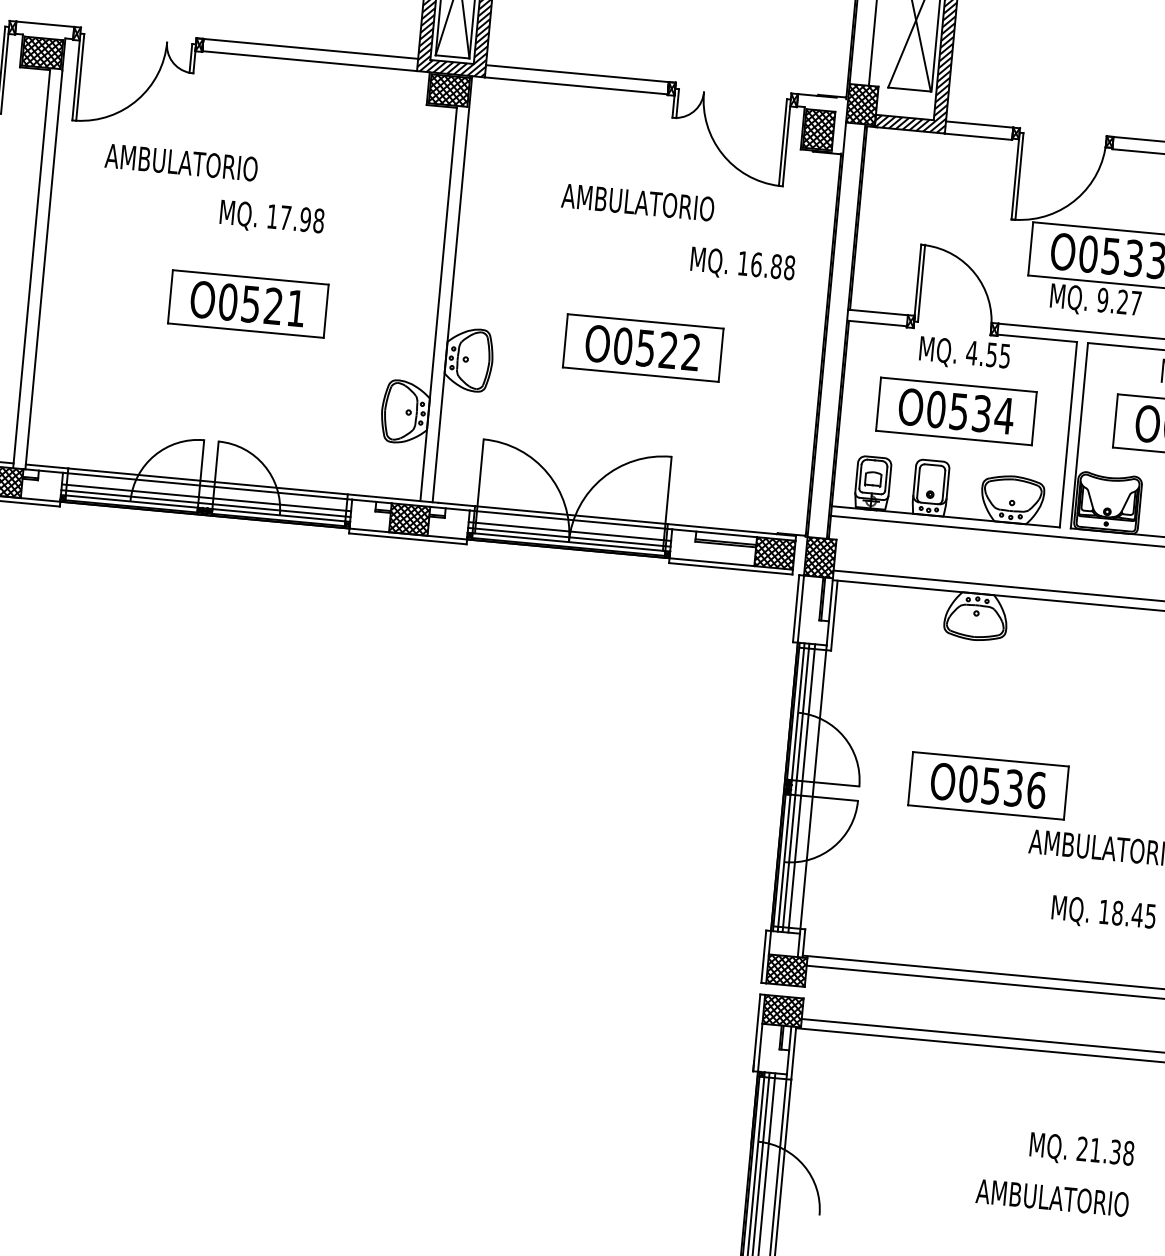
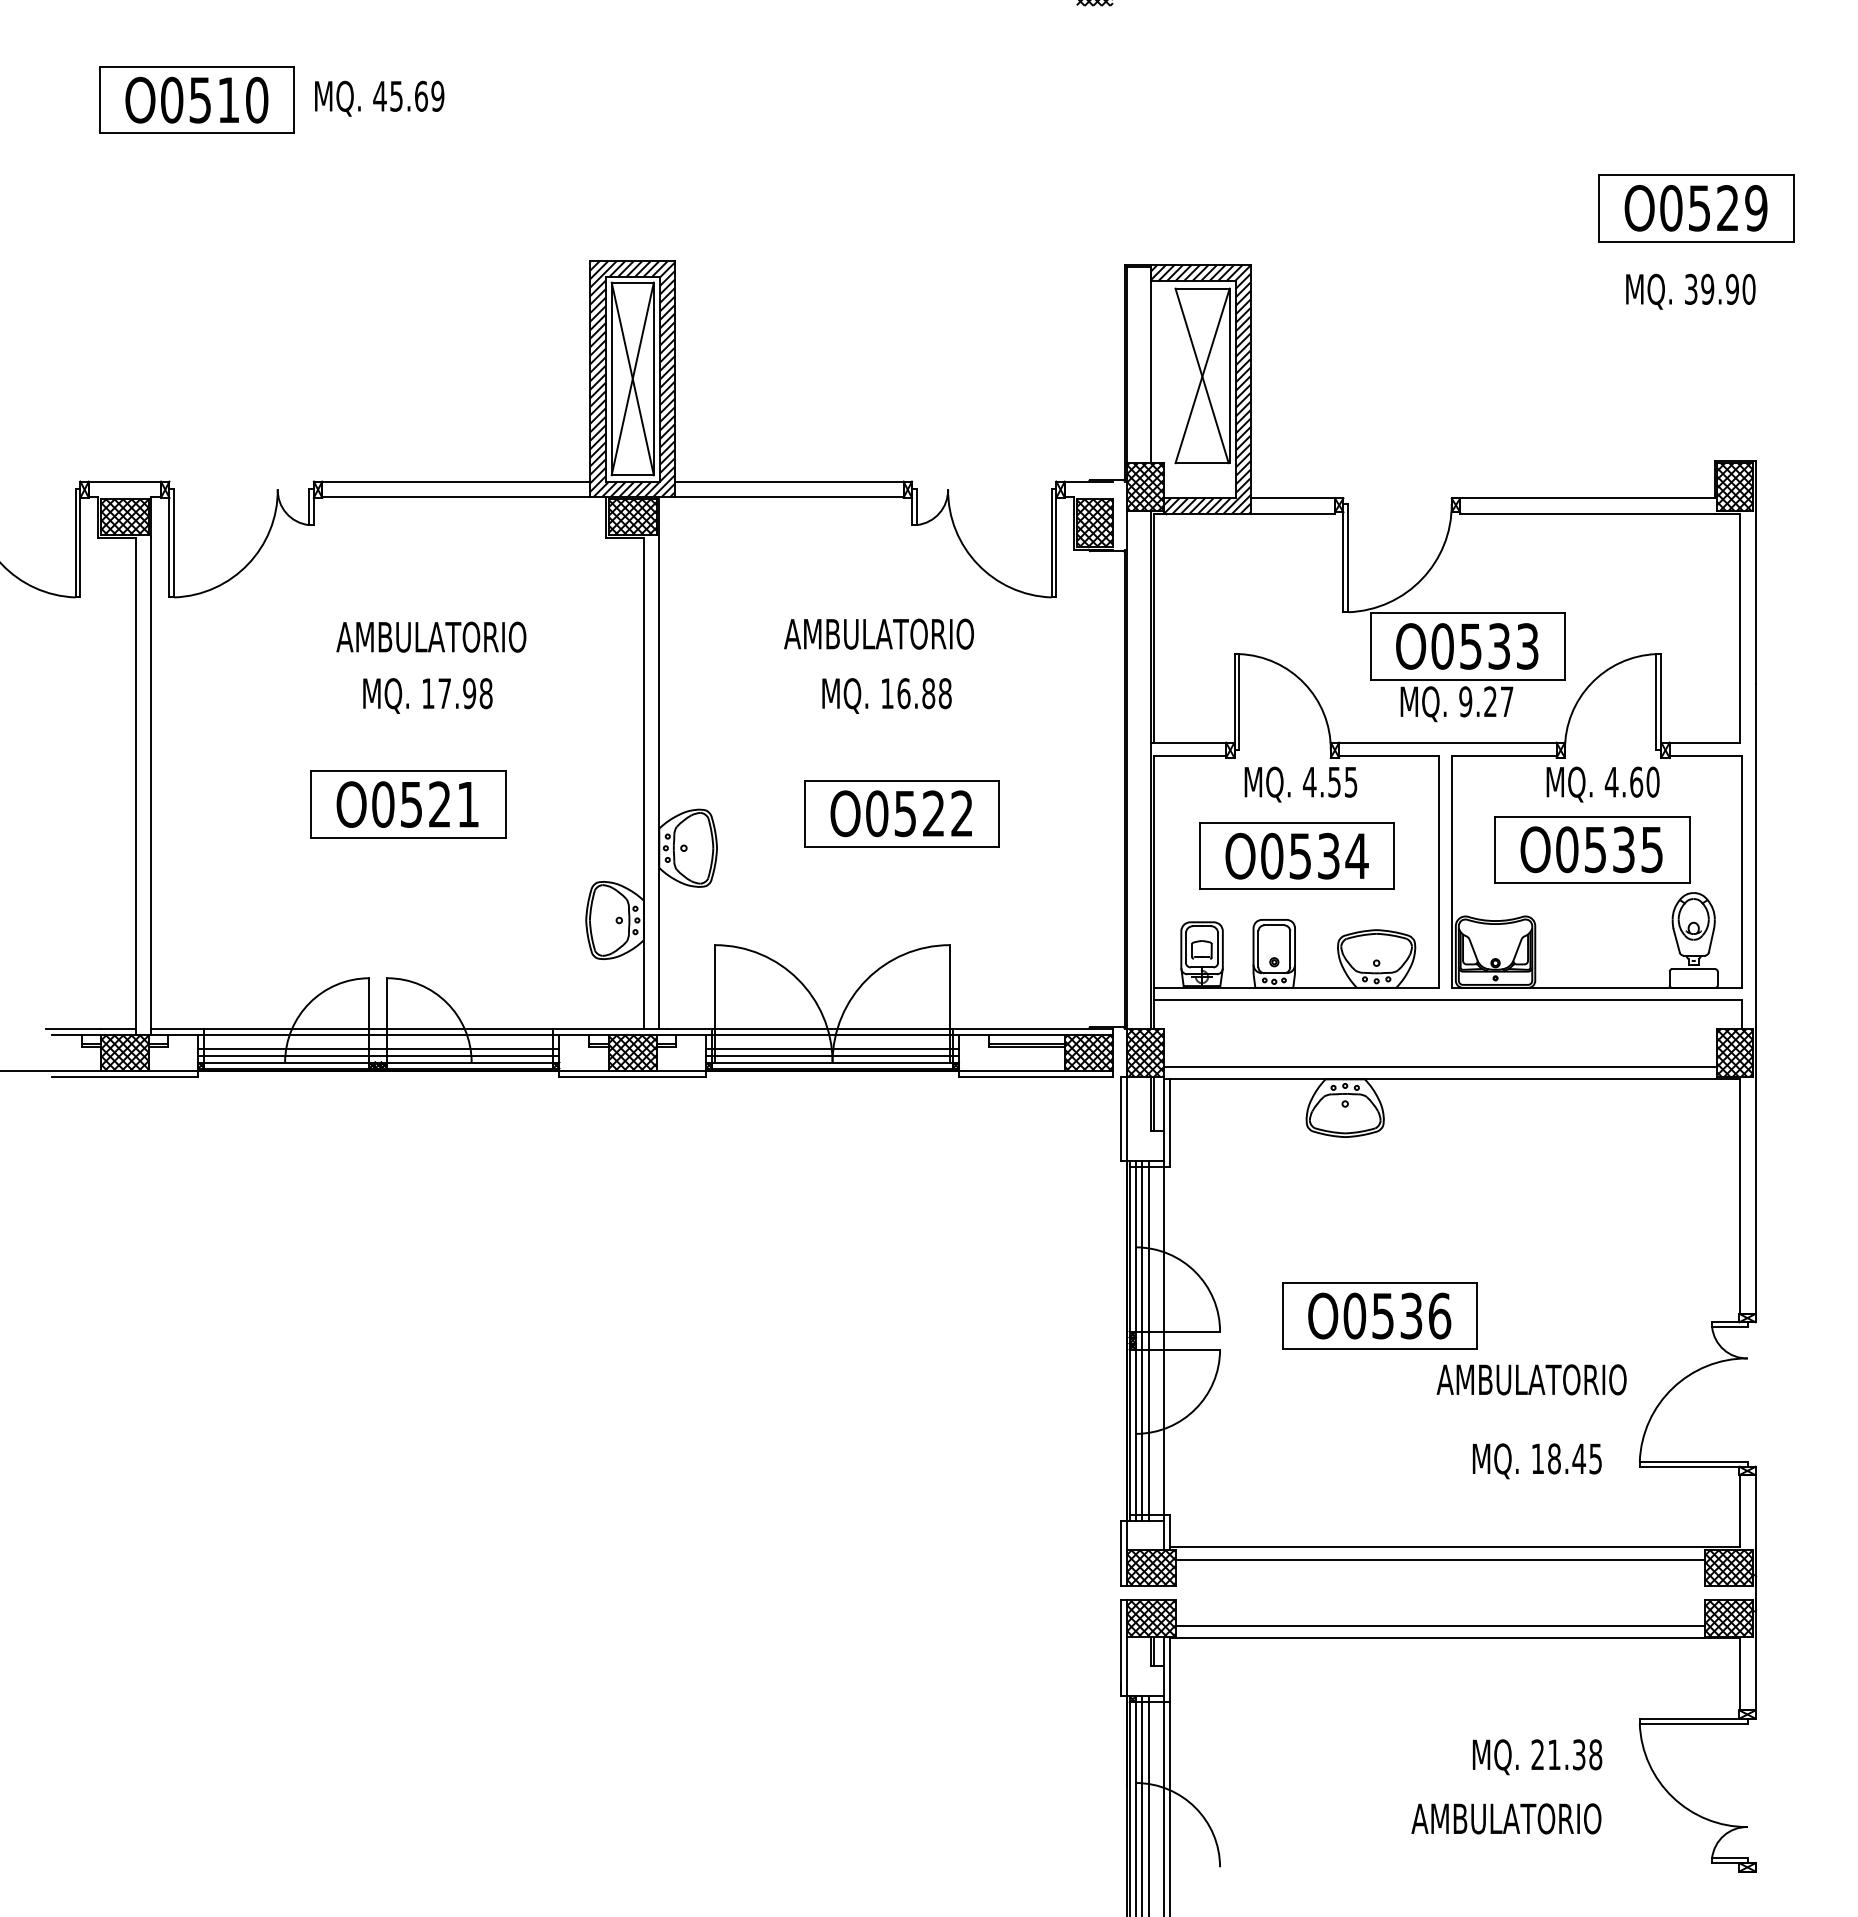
text: (181, 162) -> (431, 636), moved
text: (742, 264) -> (886, 695), moved

